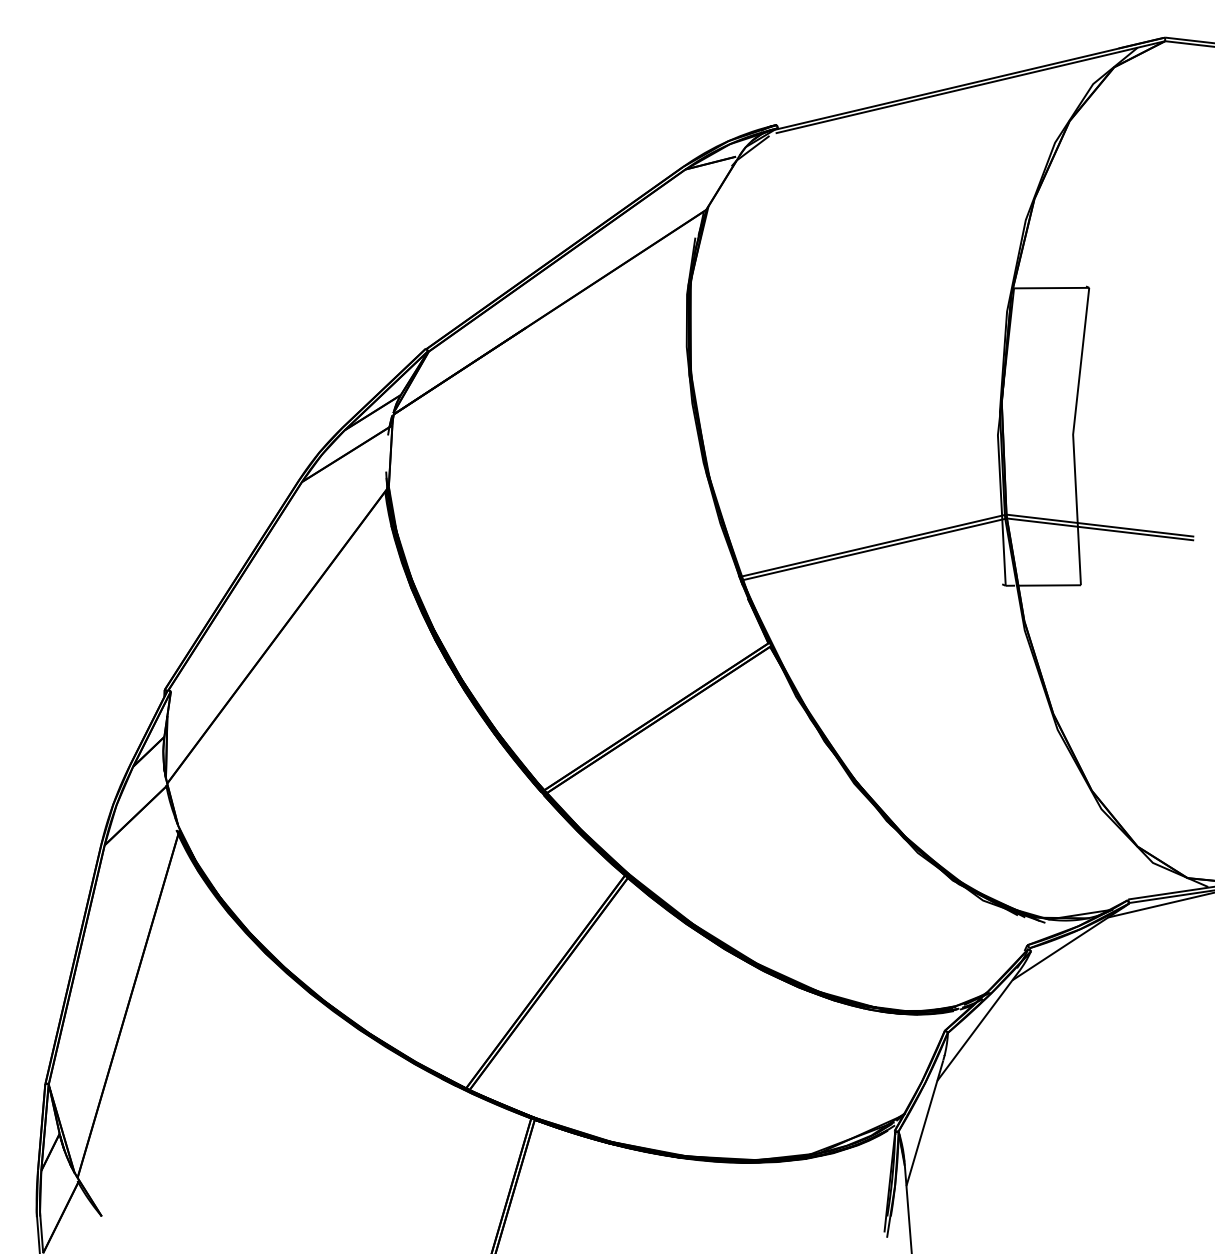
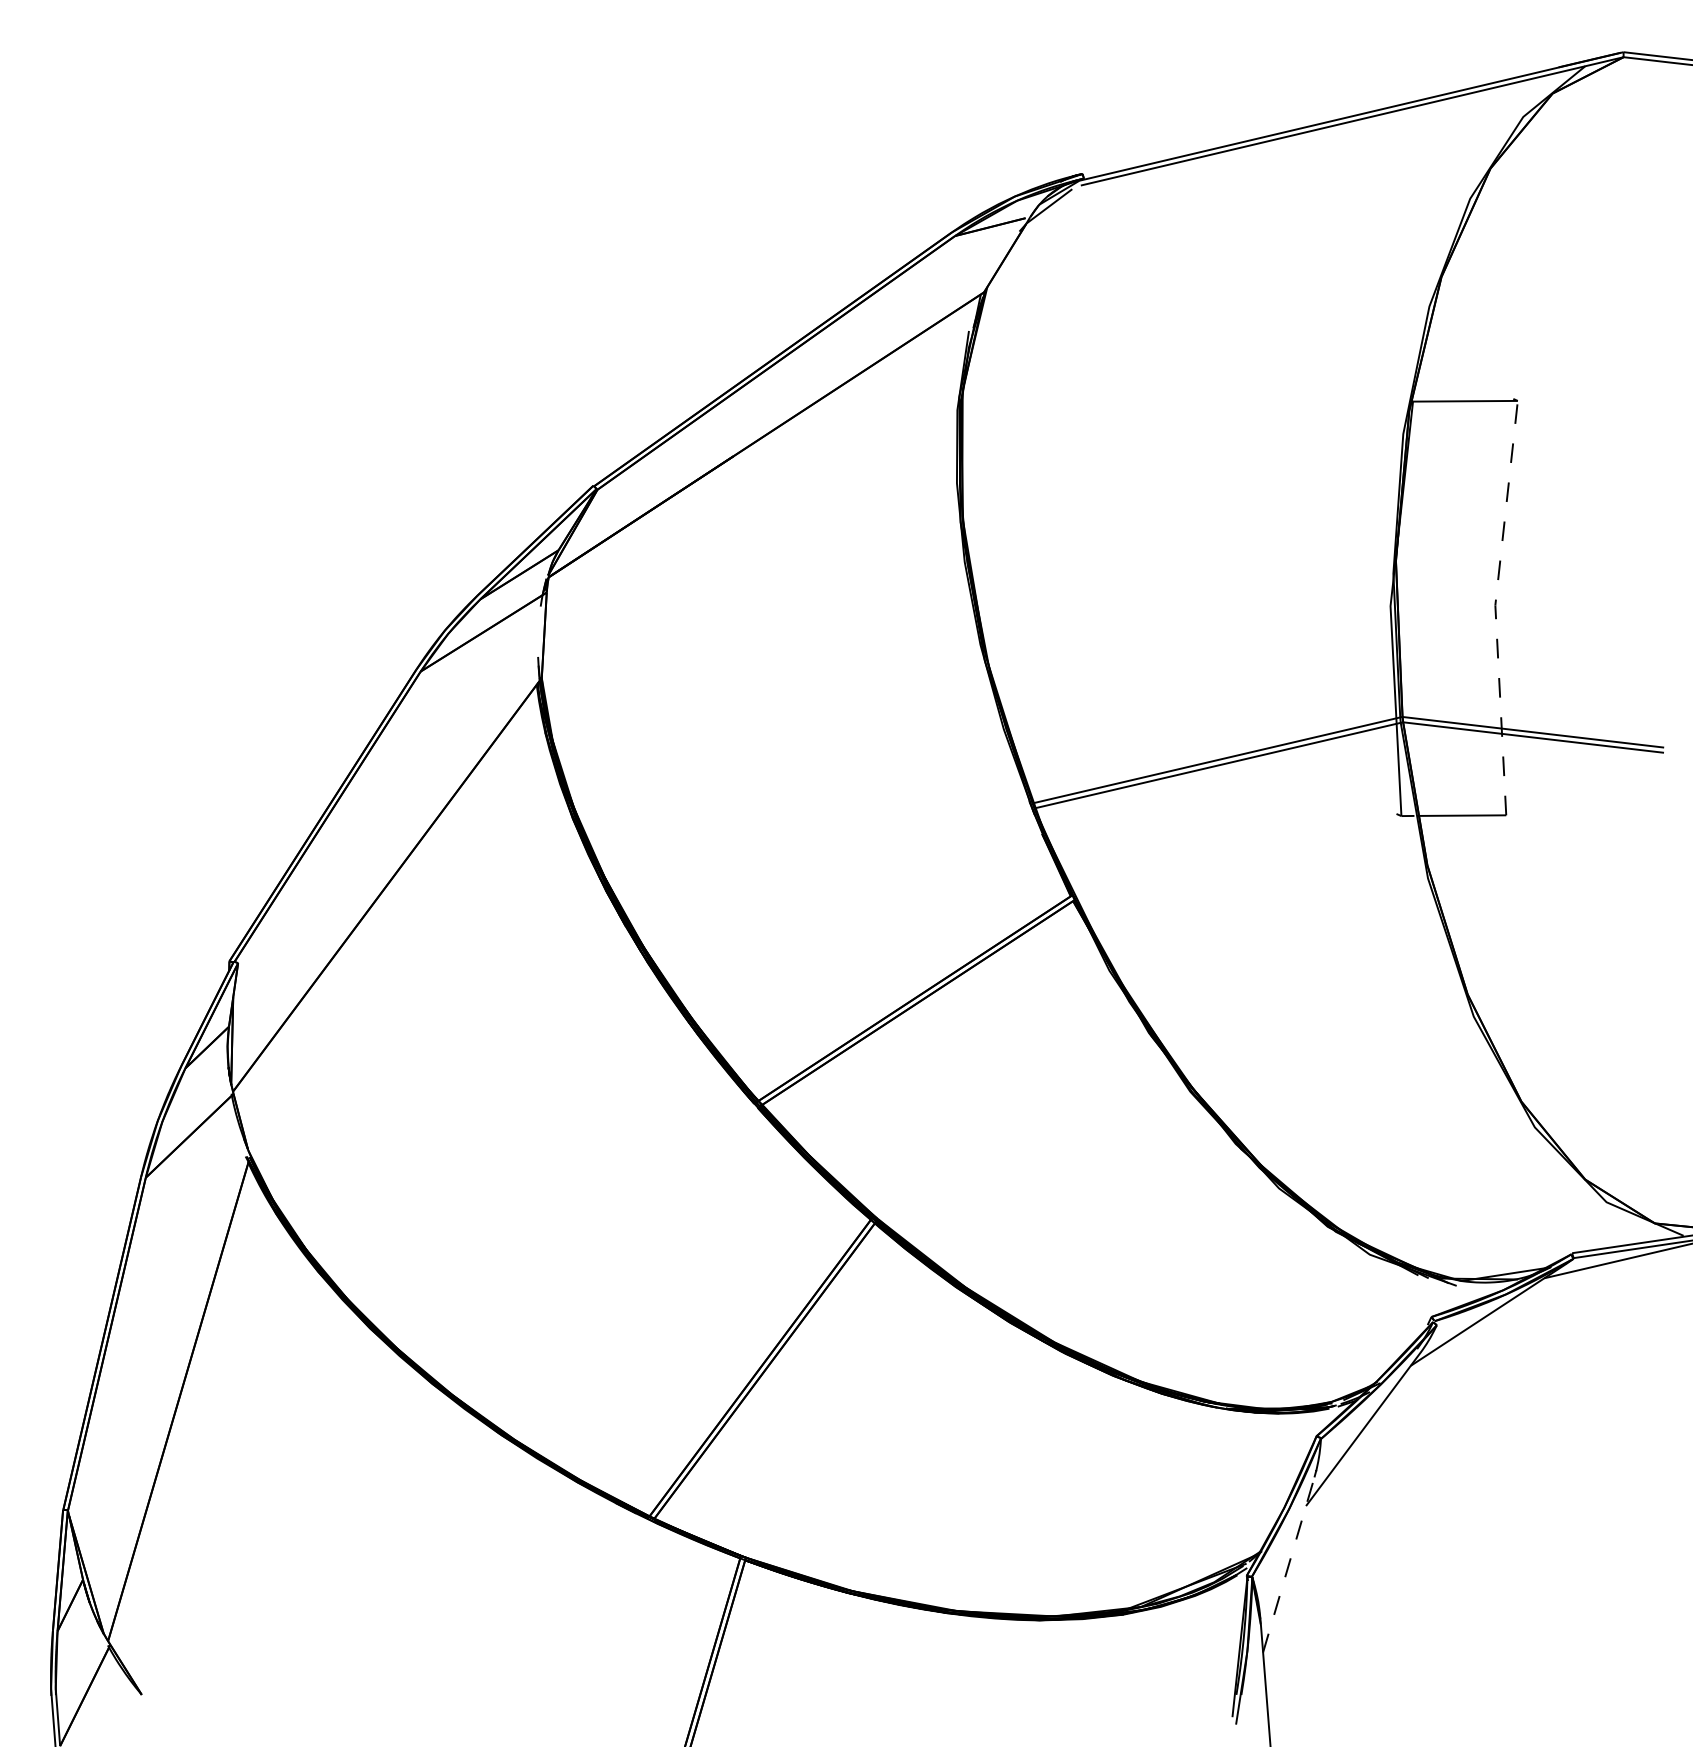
line: (1073, 435) -> (1495, 606), solid -> dashed
line: (925, 1122) -> (1289, 1563), solid -> dashed

